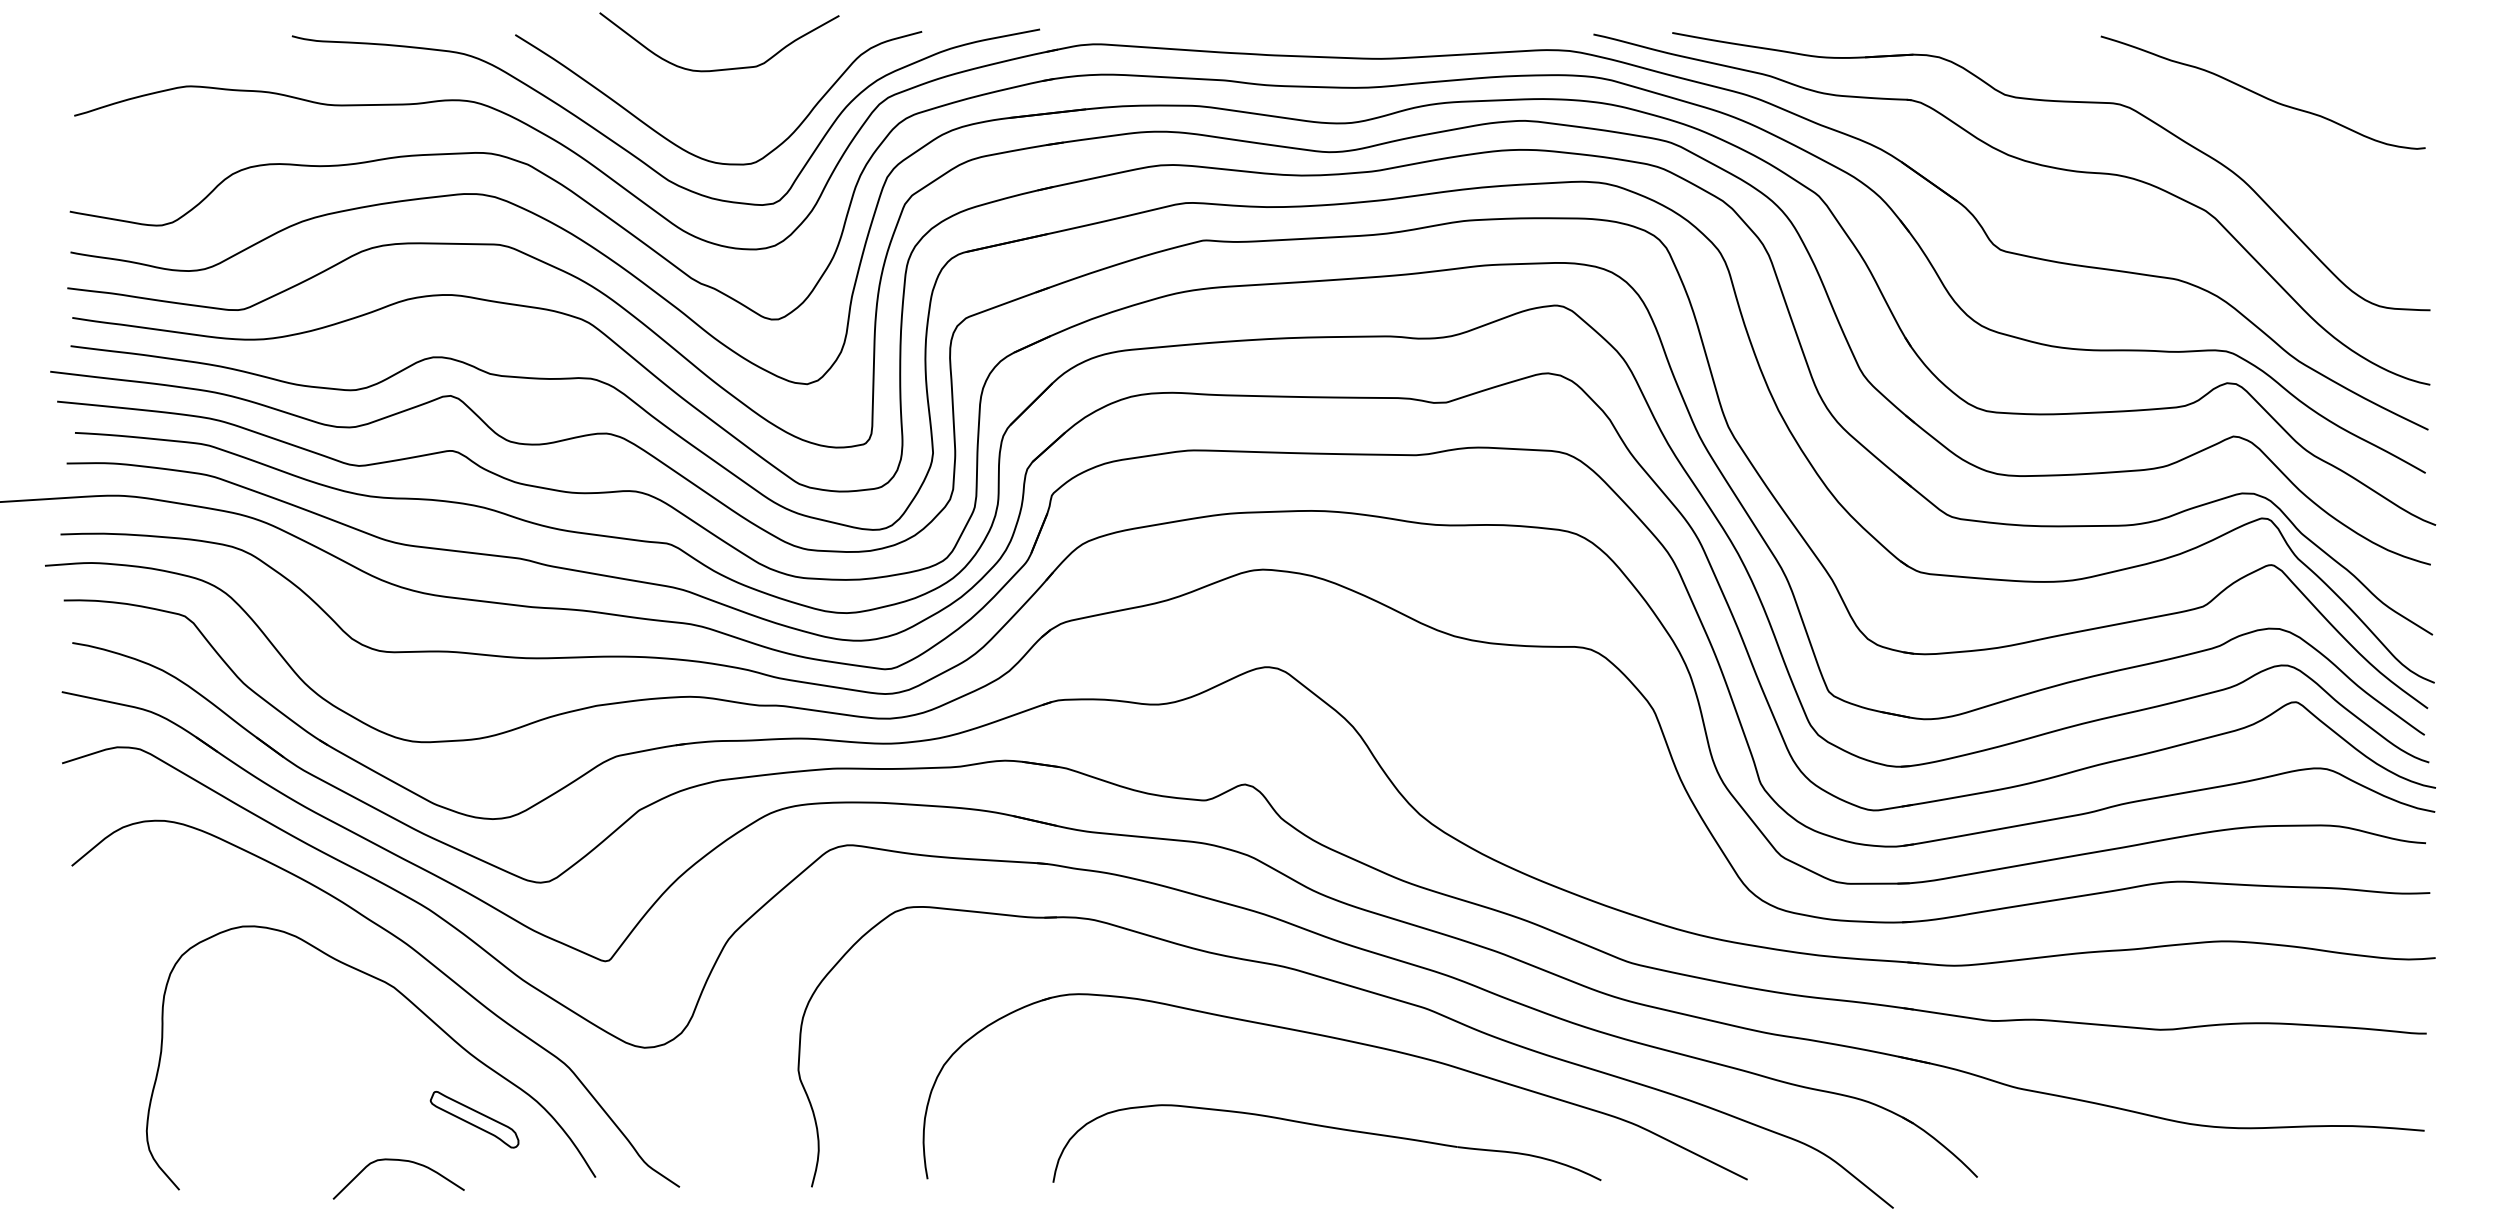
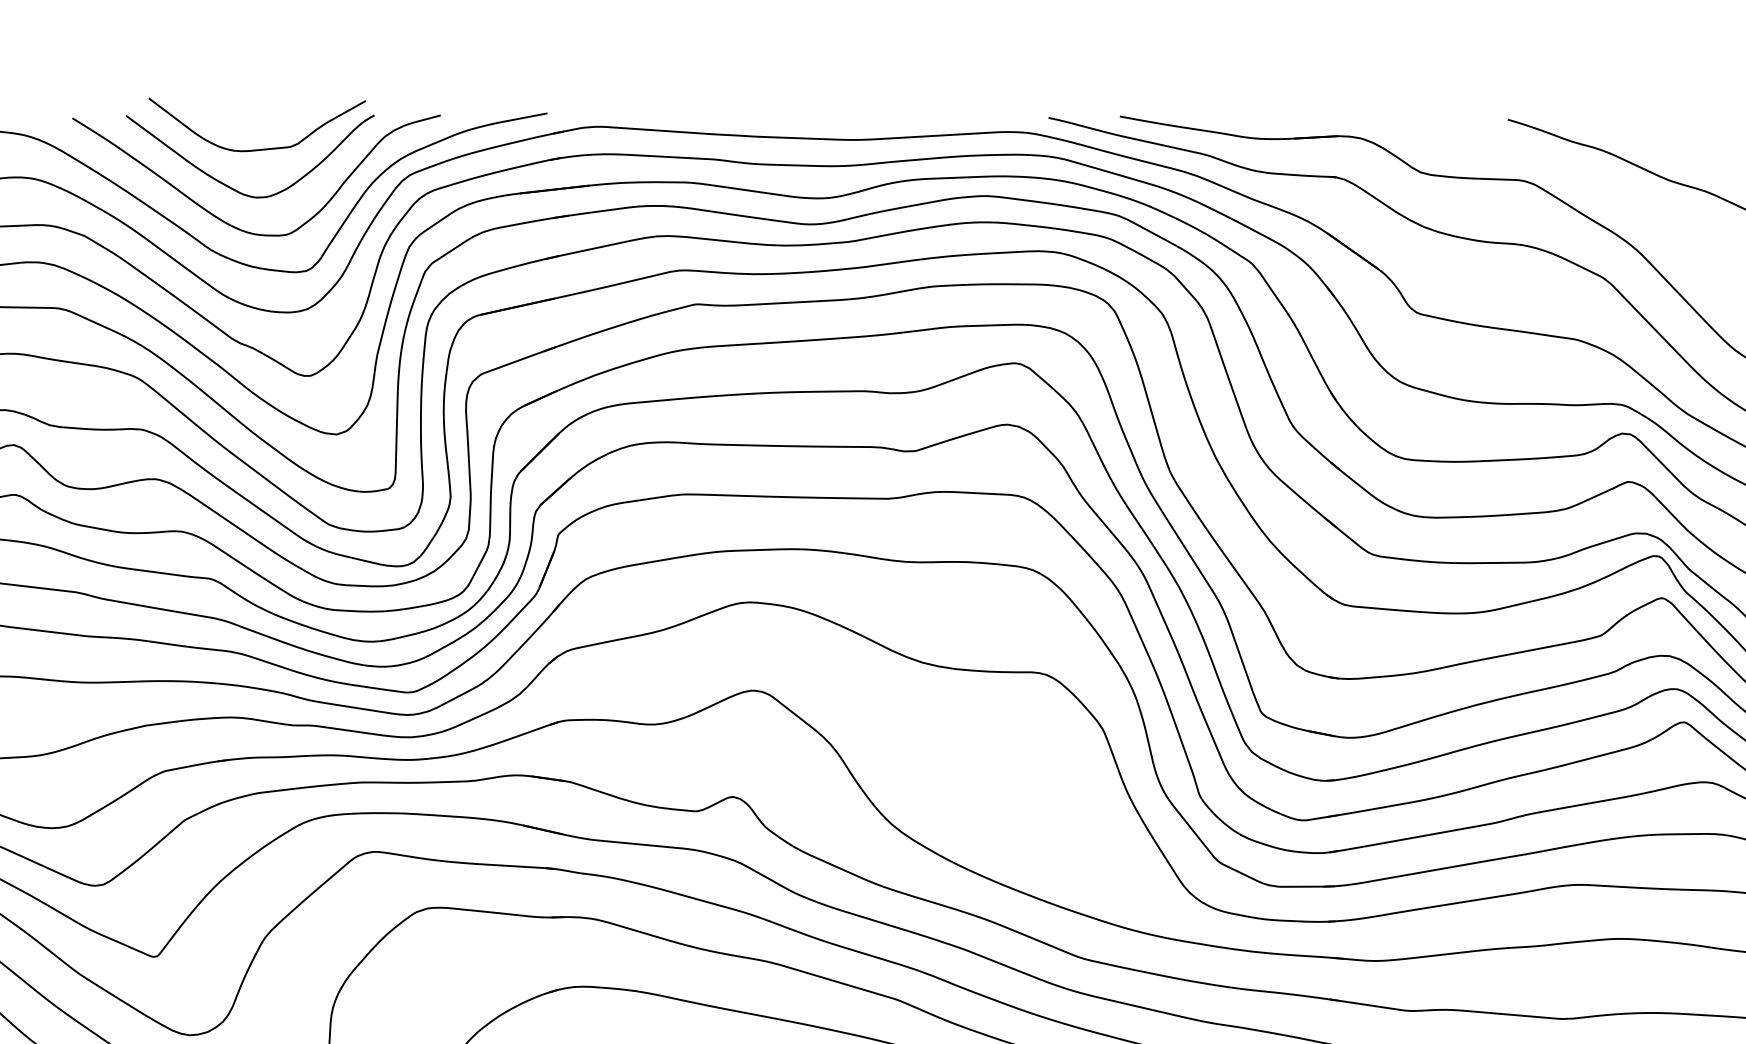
curve: (693, 112) -> (233, 188), added

